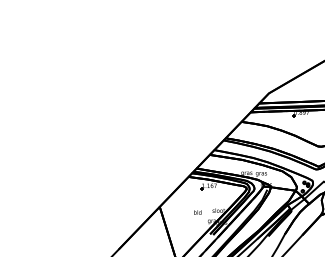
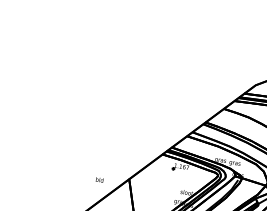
text: (197, 212) -> (99, 179), moved

